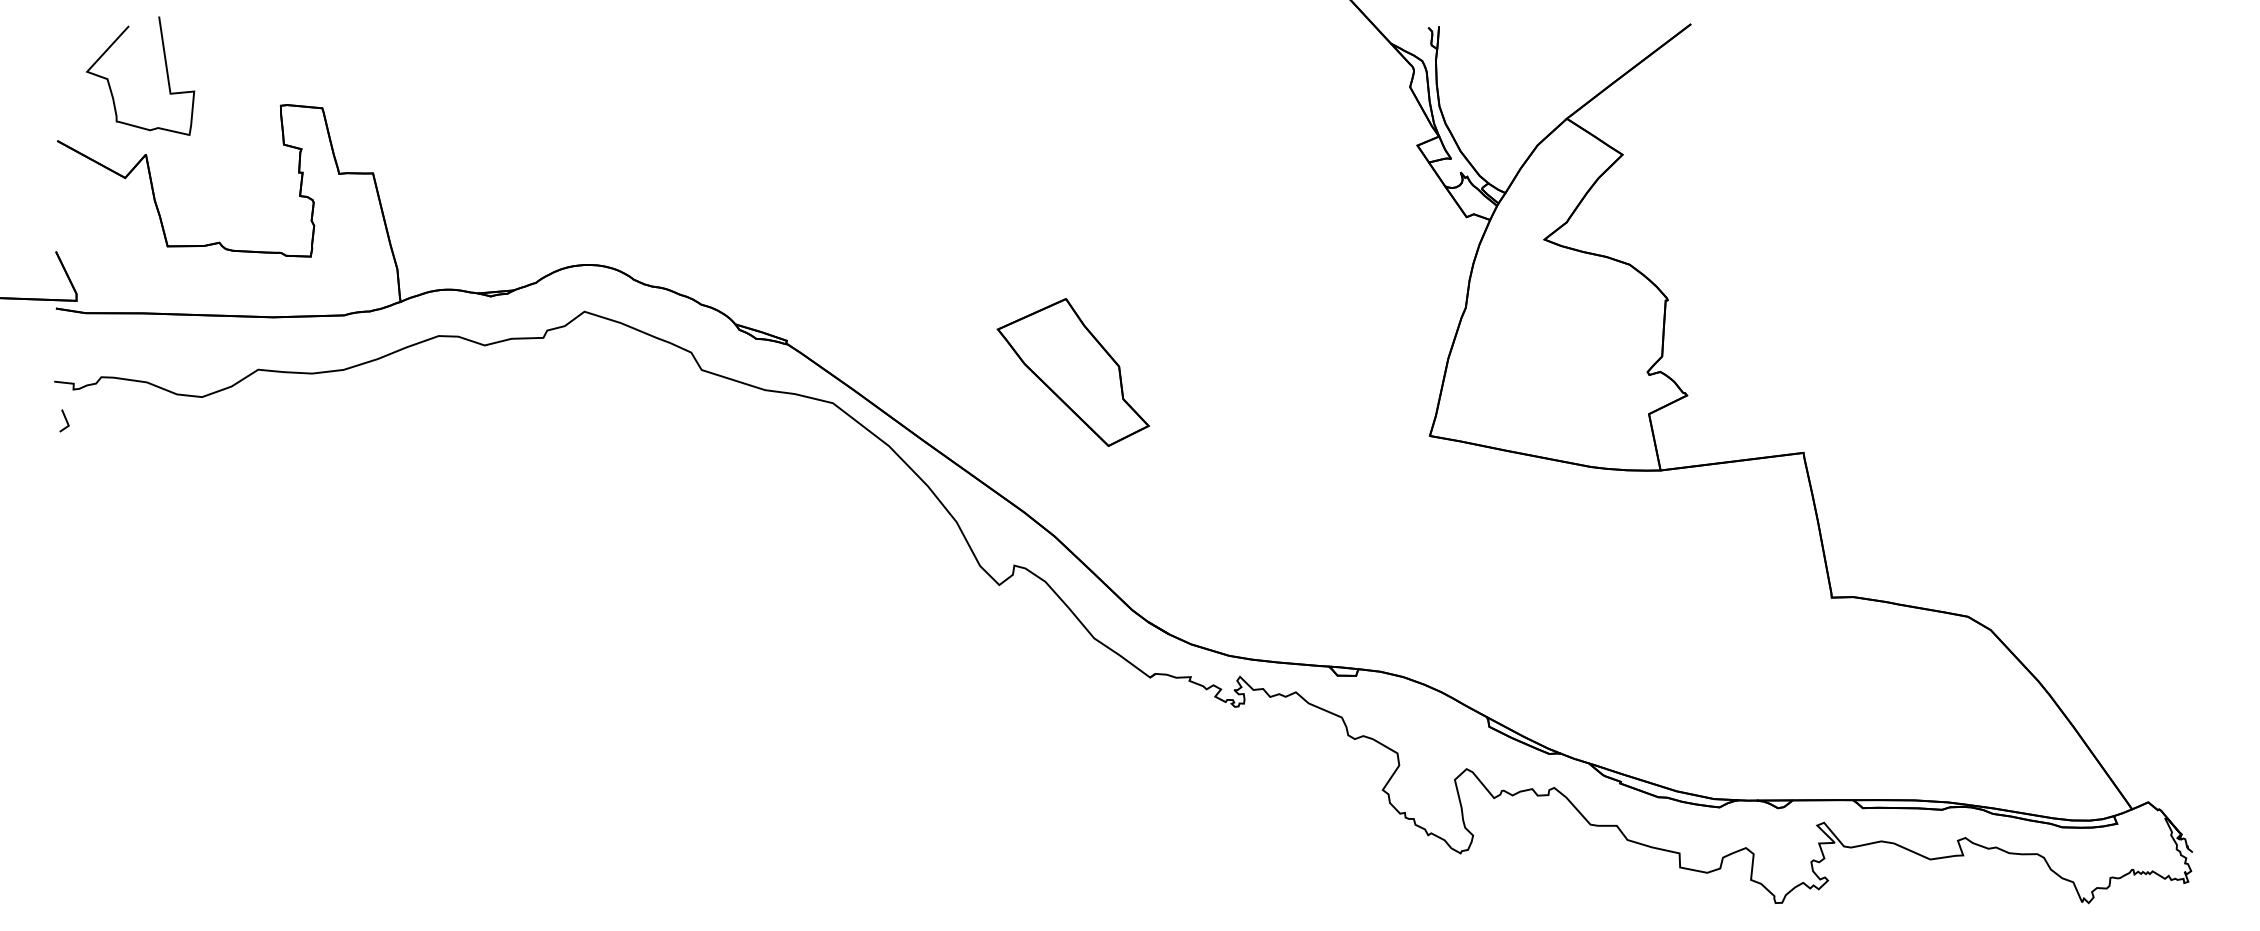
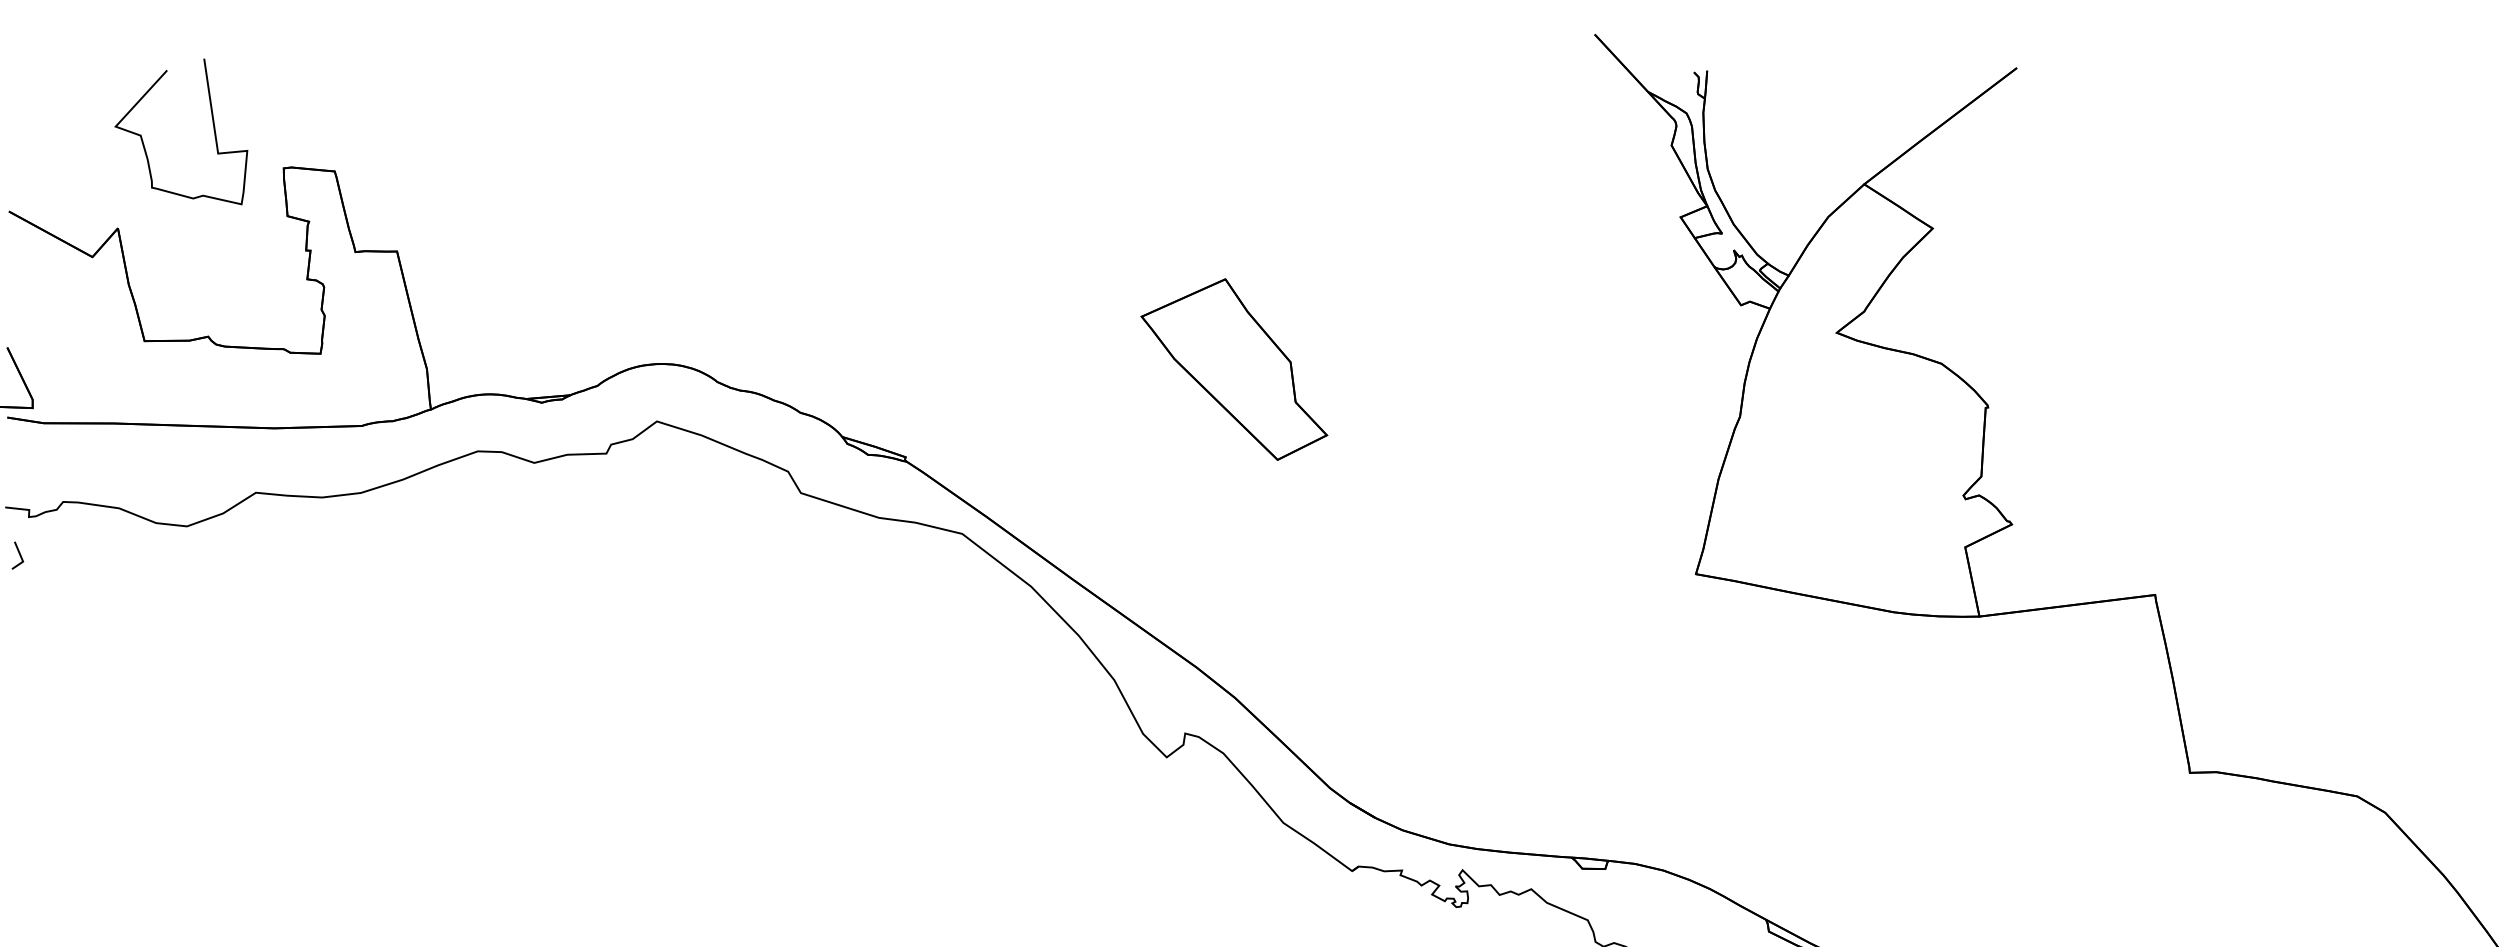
curve: (165, 68) -> (212, 122), moved
part: (1072, 372) -> (1233, 369), moved

